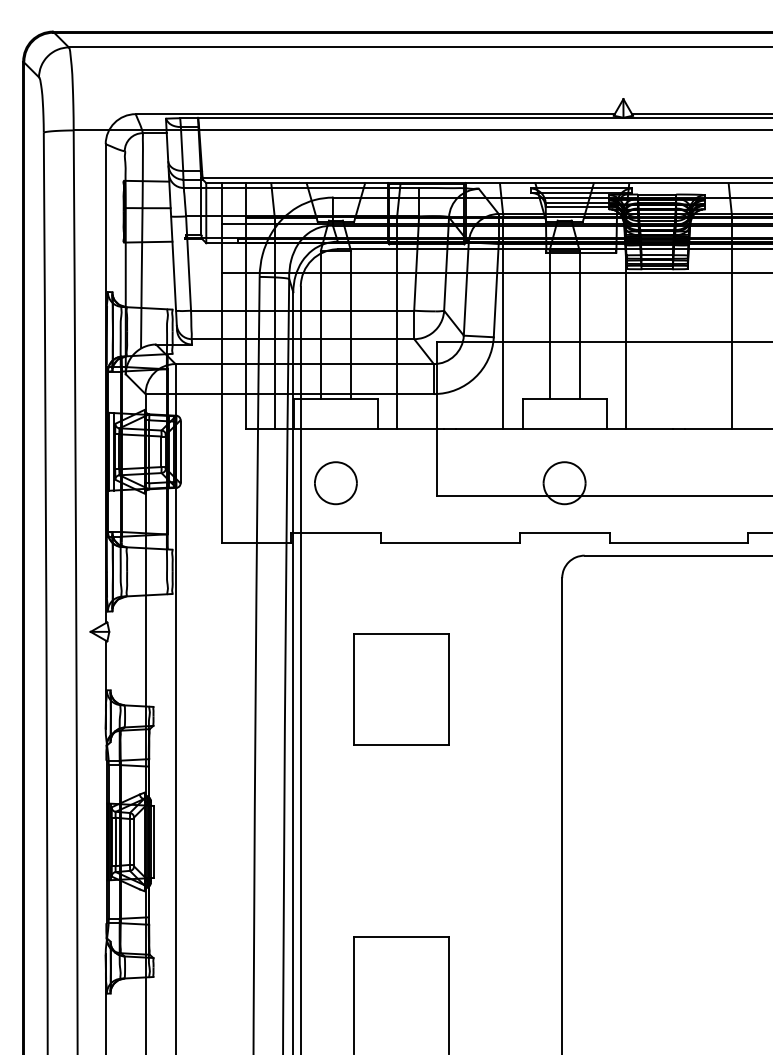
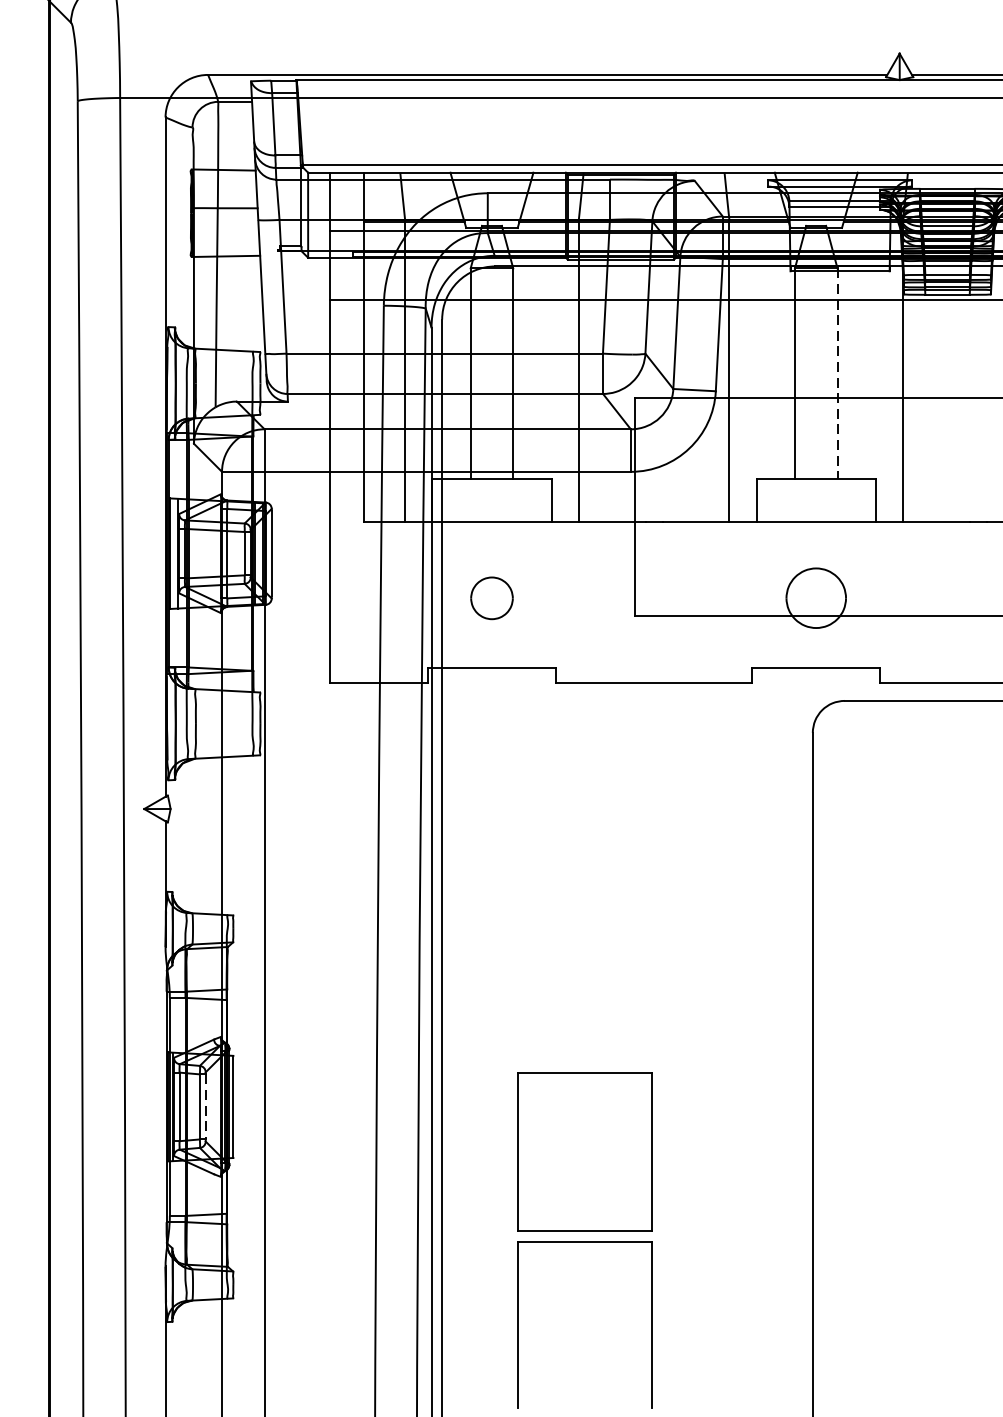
line: (579, 325) -> (837, 374), solid -> dashed
part: (335, 483) -> (491, 598), size x0.7
part: (401, 689) -> (584, 1151), moved
line: (134, 841) -> (206, 1106), solid -> dashed

